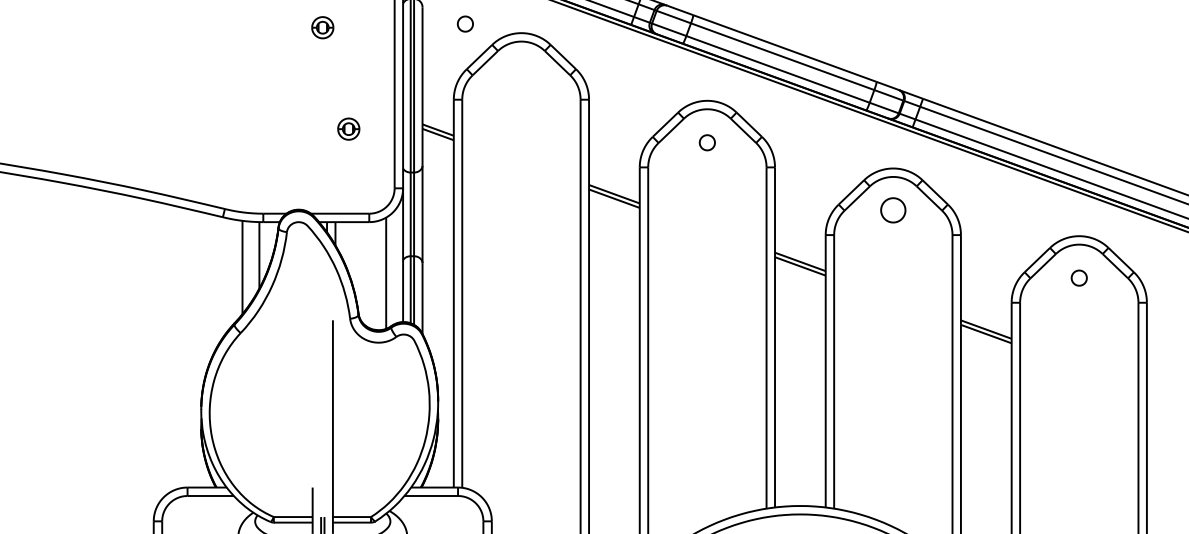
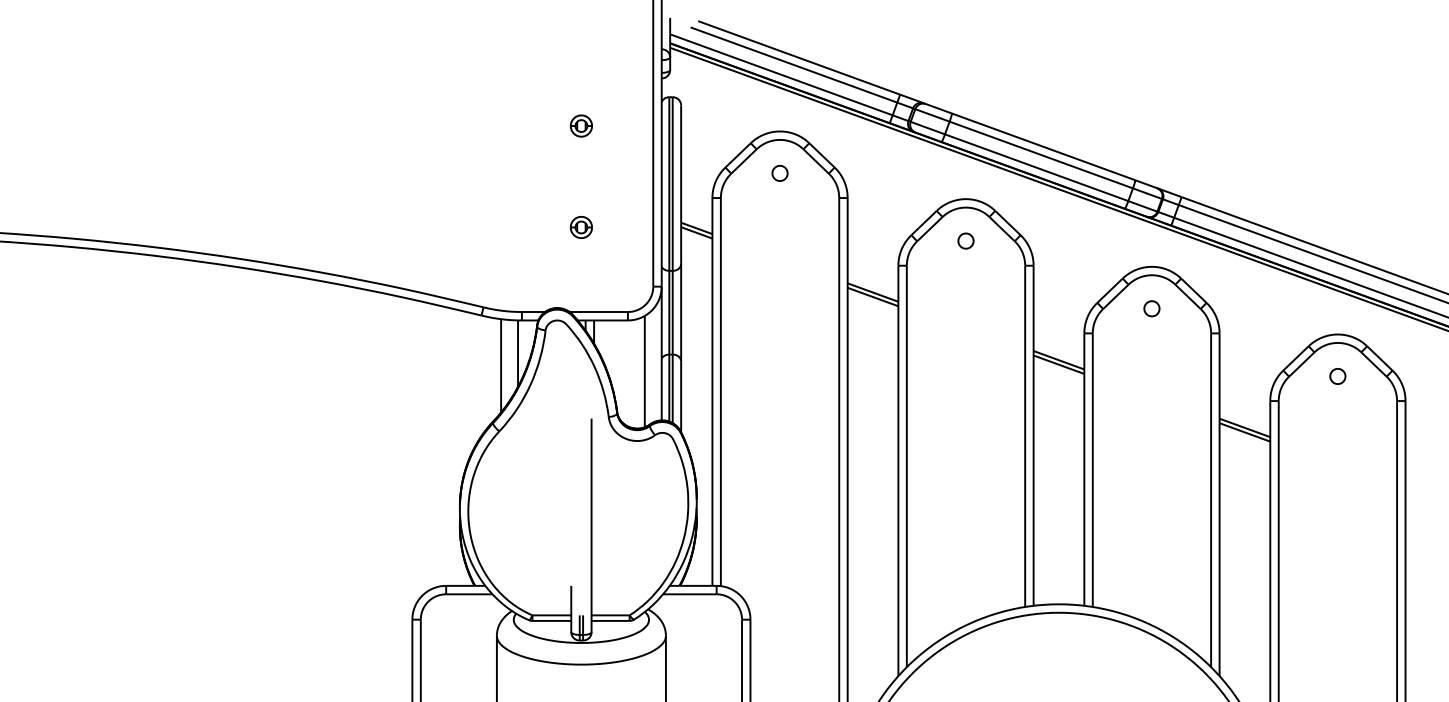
part: (464, 23) -> (779, 172), moved
part: (347, 128) -> (580, 226), moved
part: (892, 210) -> (1151, 308), size x0.62

